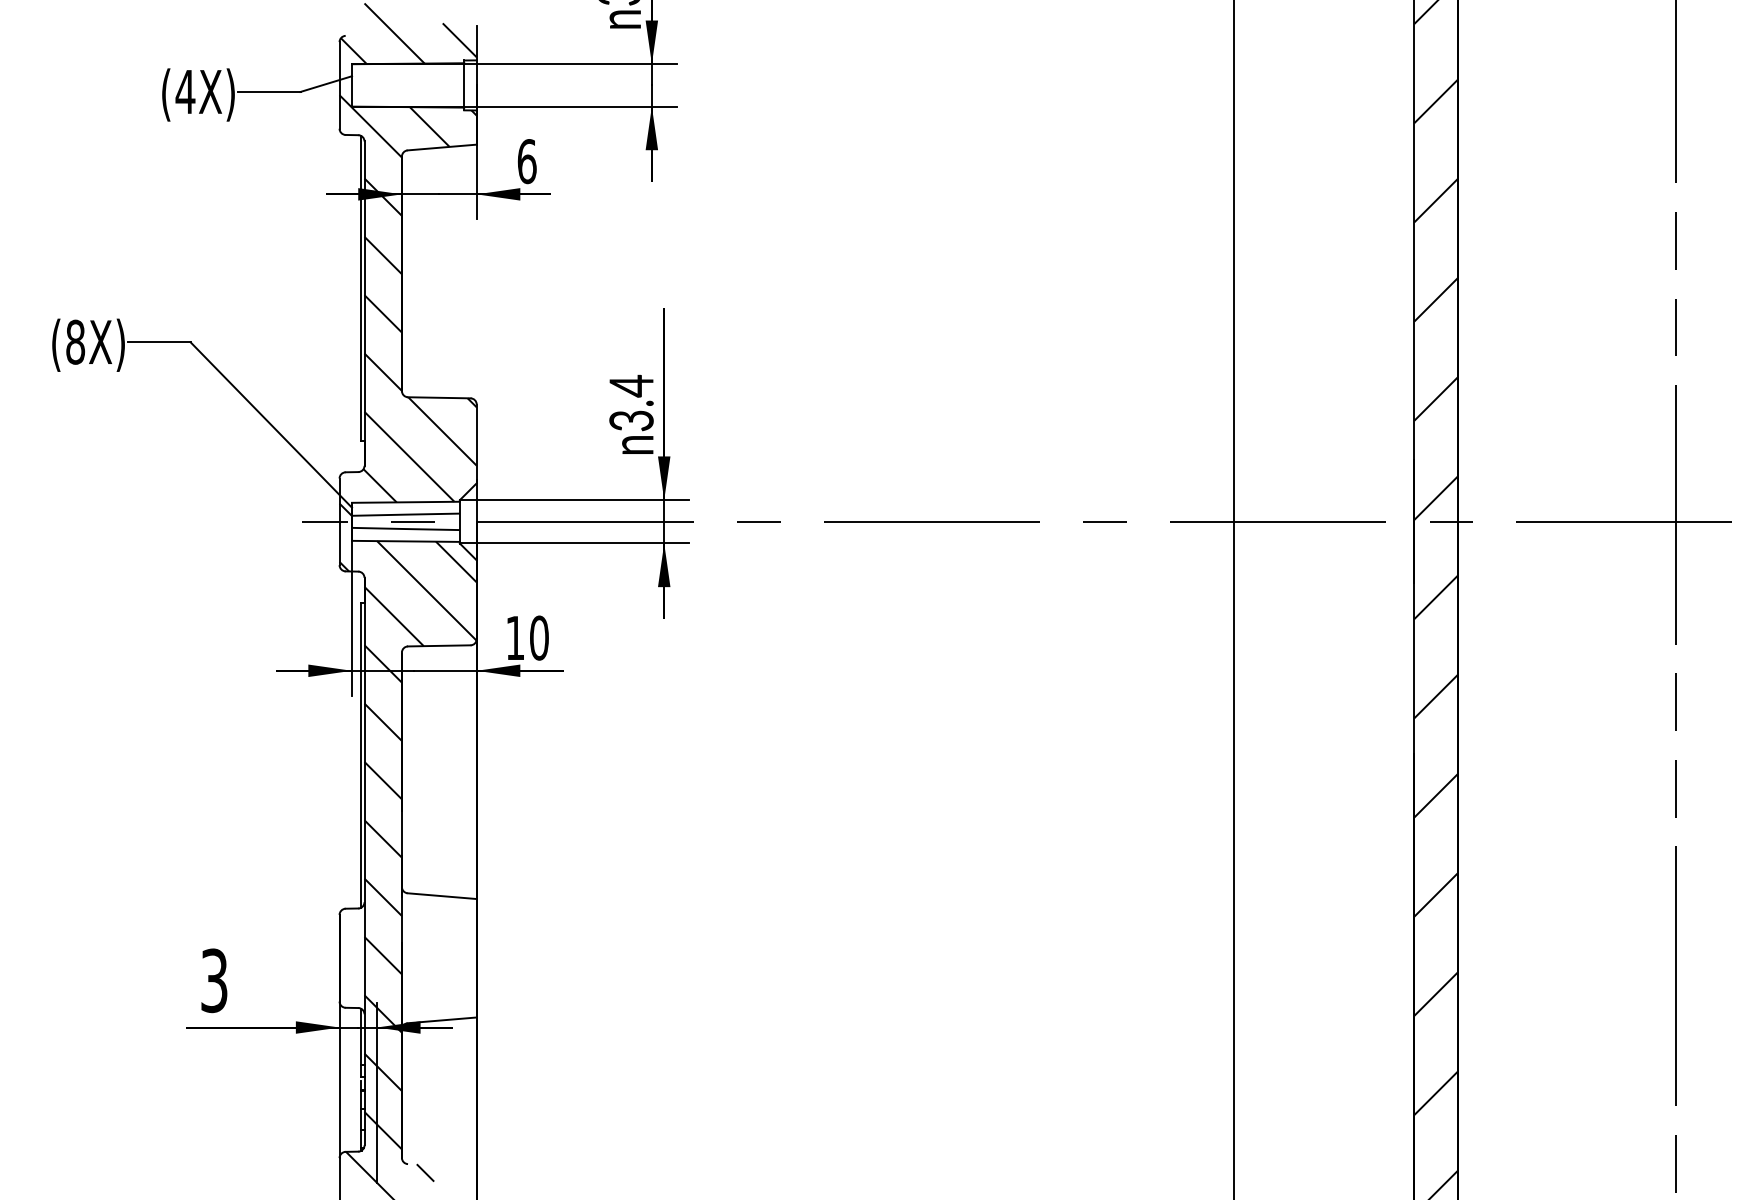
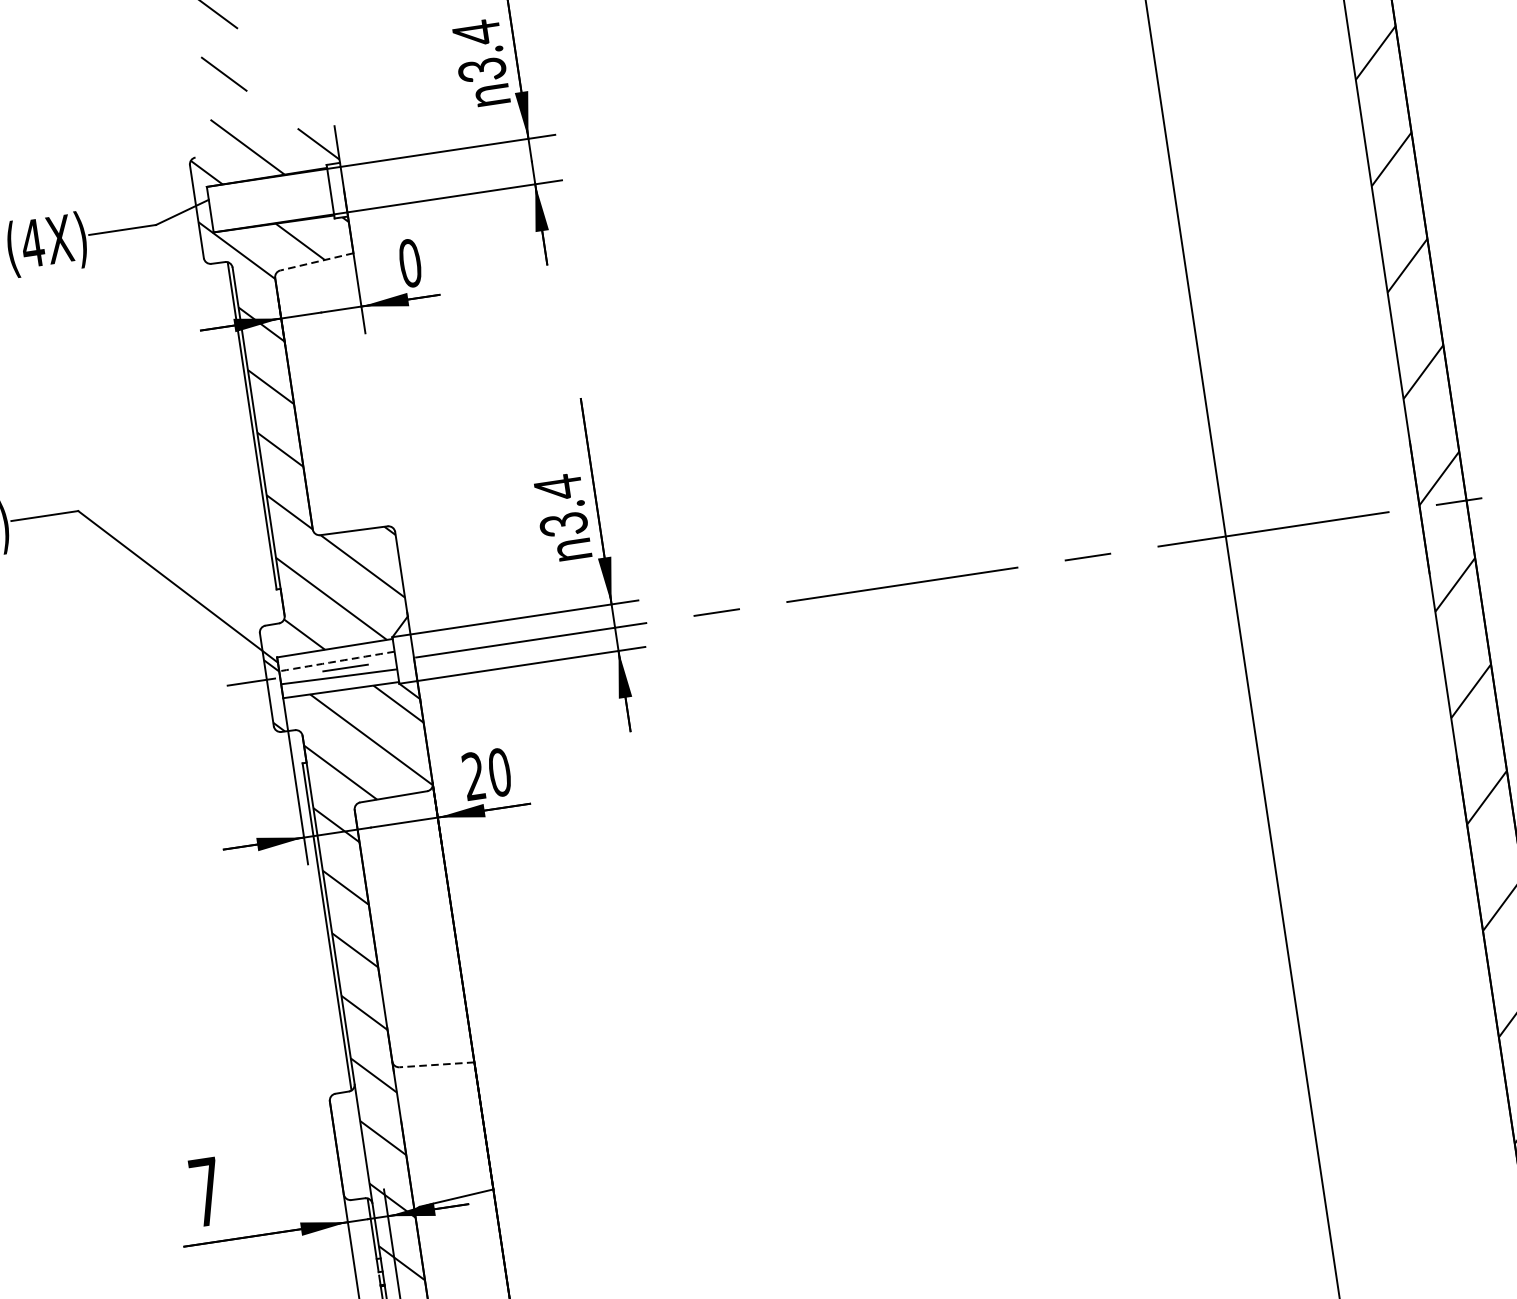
line: (442, 147) -> (317, 261), solid -> dashed
text: (526, 161) -> (409, 263), 6 -> 0
arc: (405, 514) -> (336, 661), solid -> dashed
text: (514, 637) -> (473, 775), 10 -> 20
line: (442, 896) -> (437, 1065), solid -> dashed
text: (214, 980) -> (206, 1191), 3 -> 7

